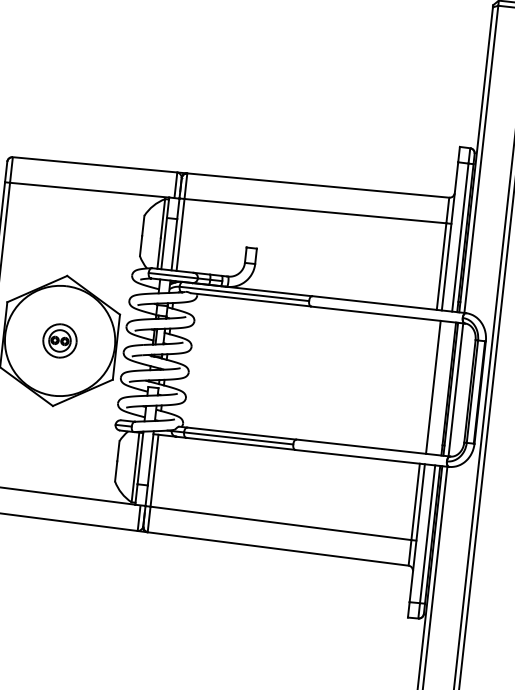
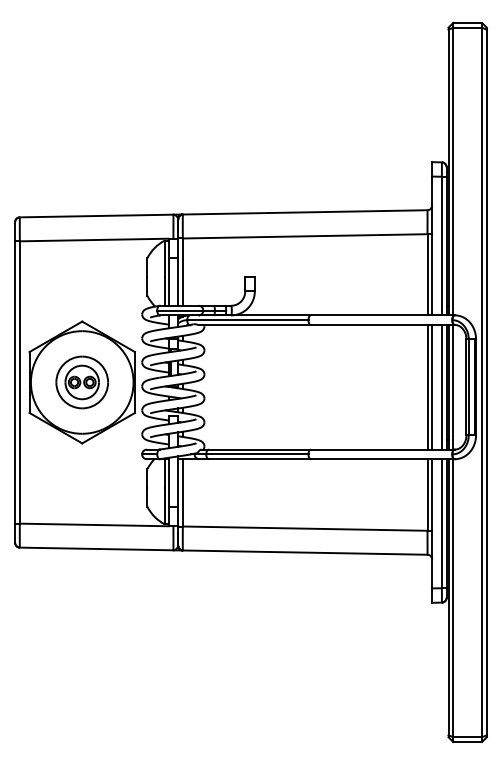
part: (59, 340) -> (81, 382), size x1.67
line: (428, 387) -> (427, 387), added
line: (443, 388) -> (441, 387), added

